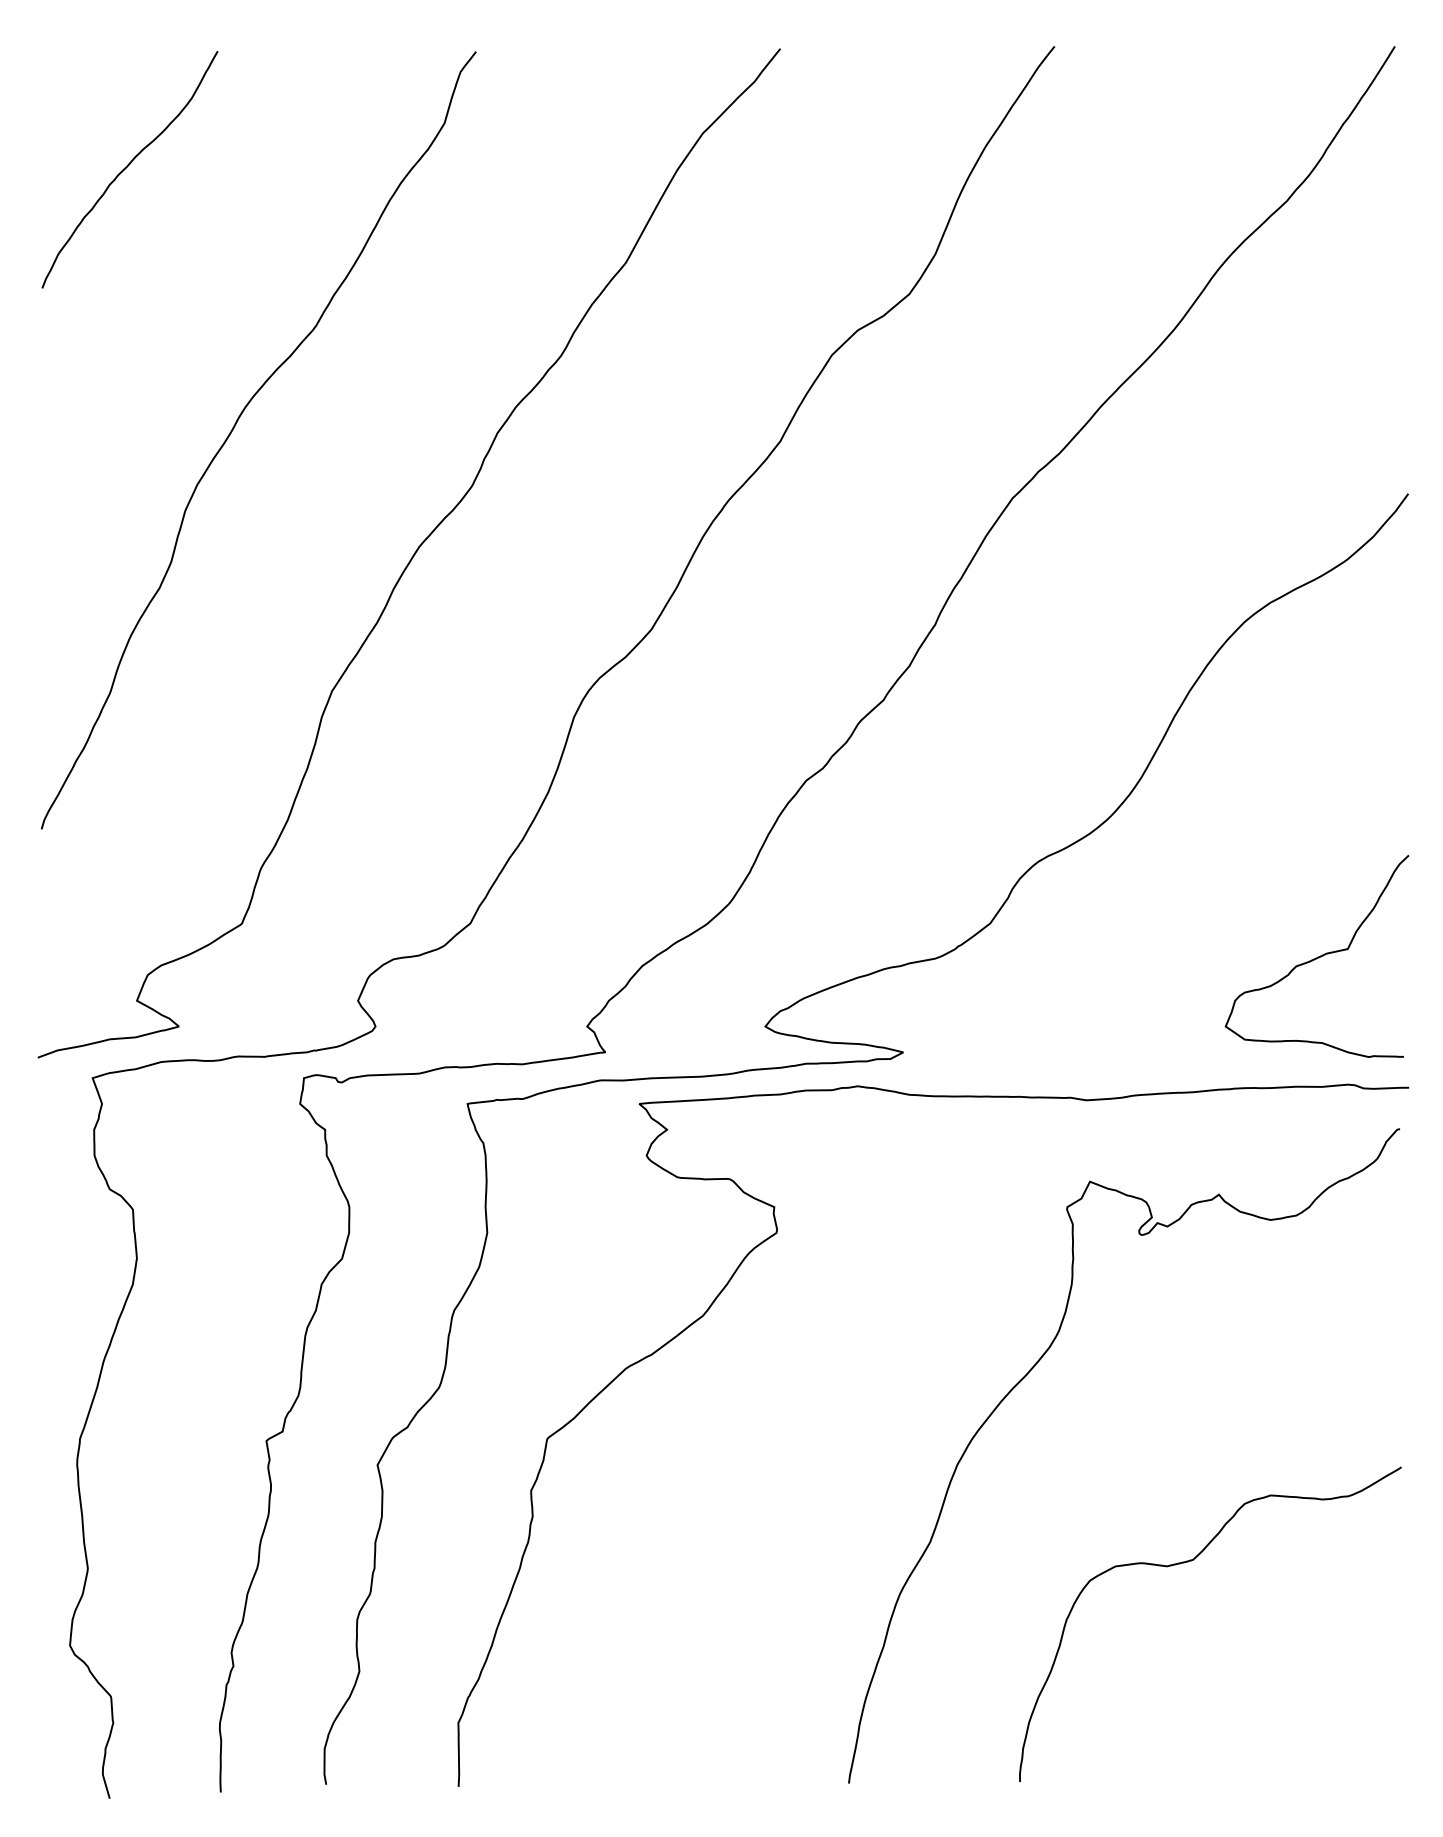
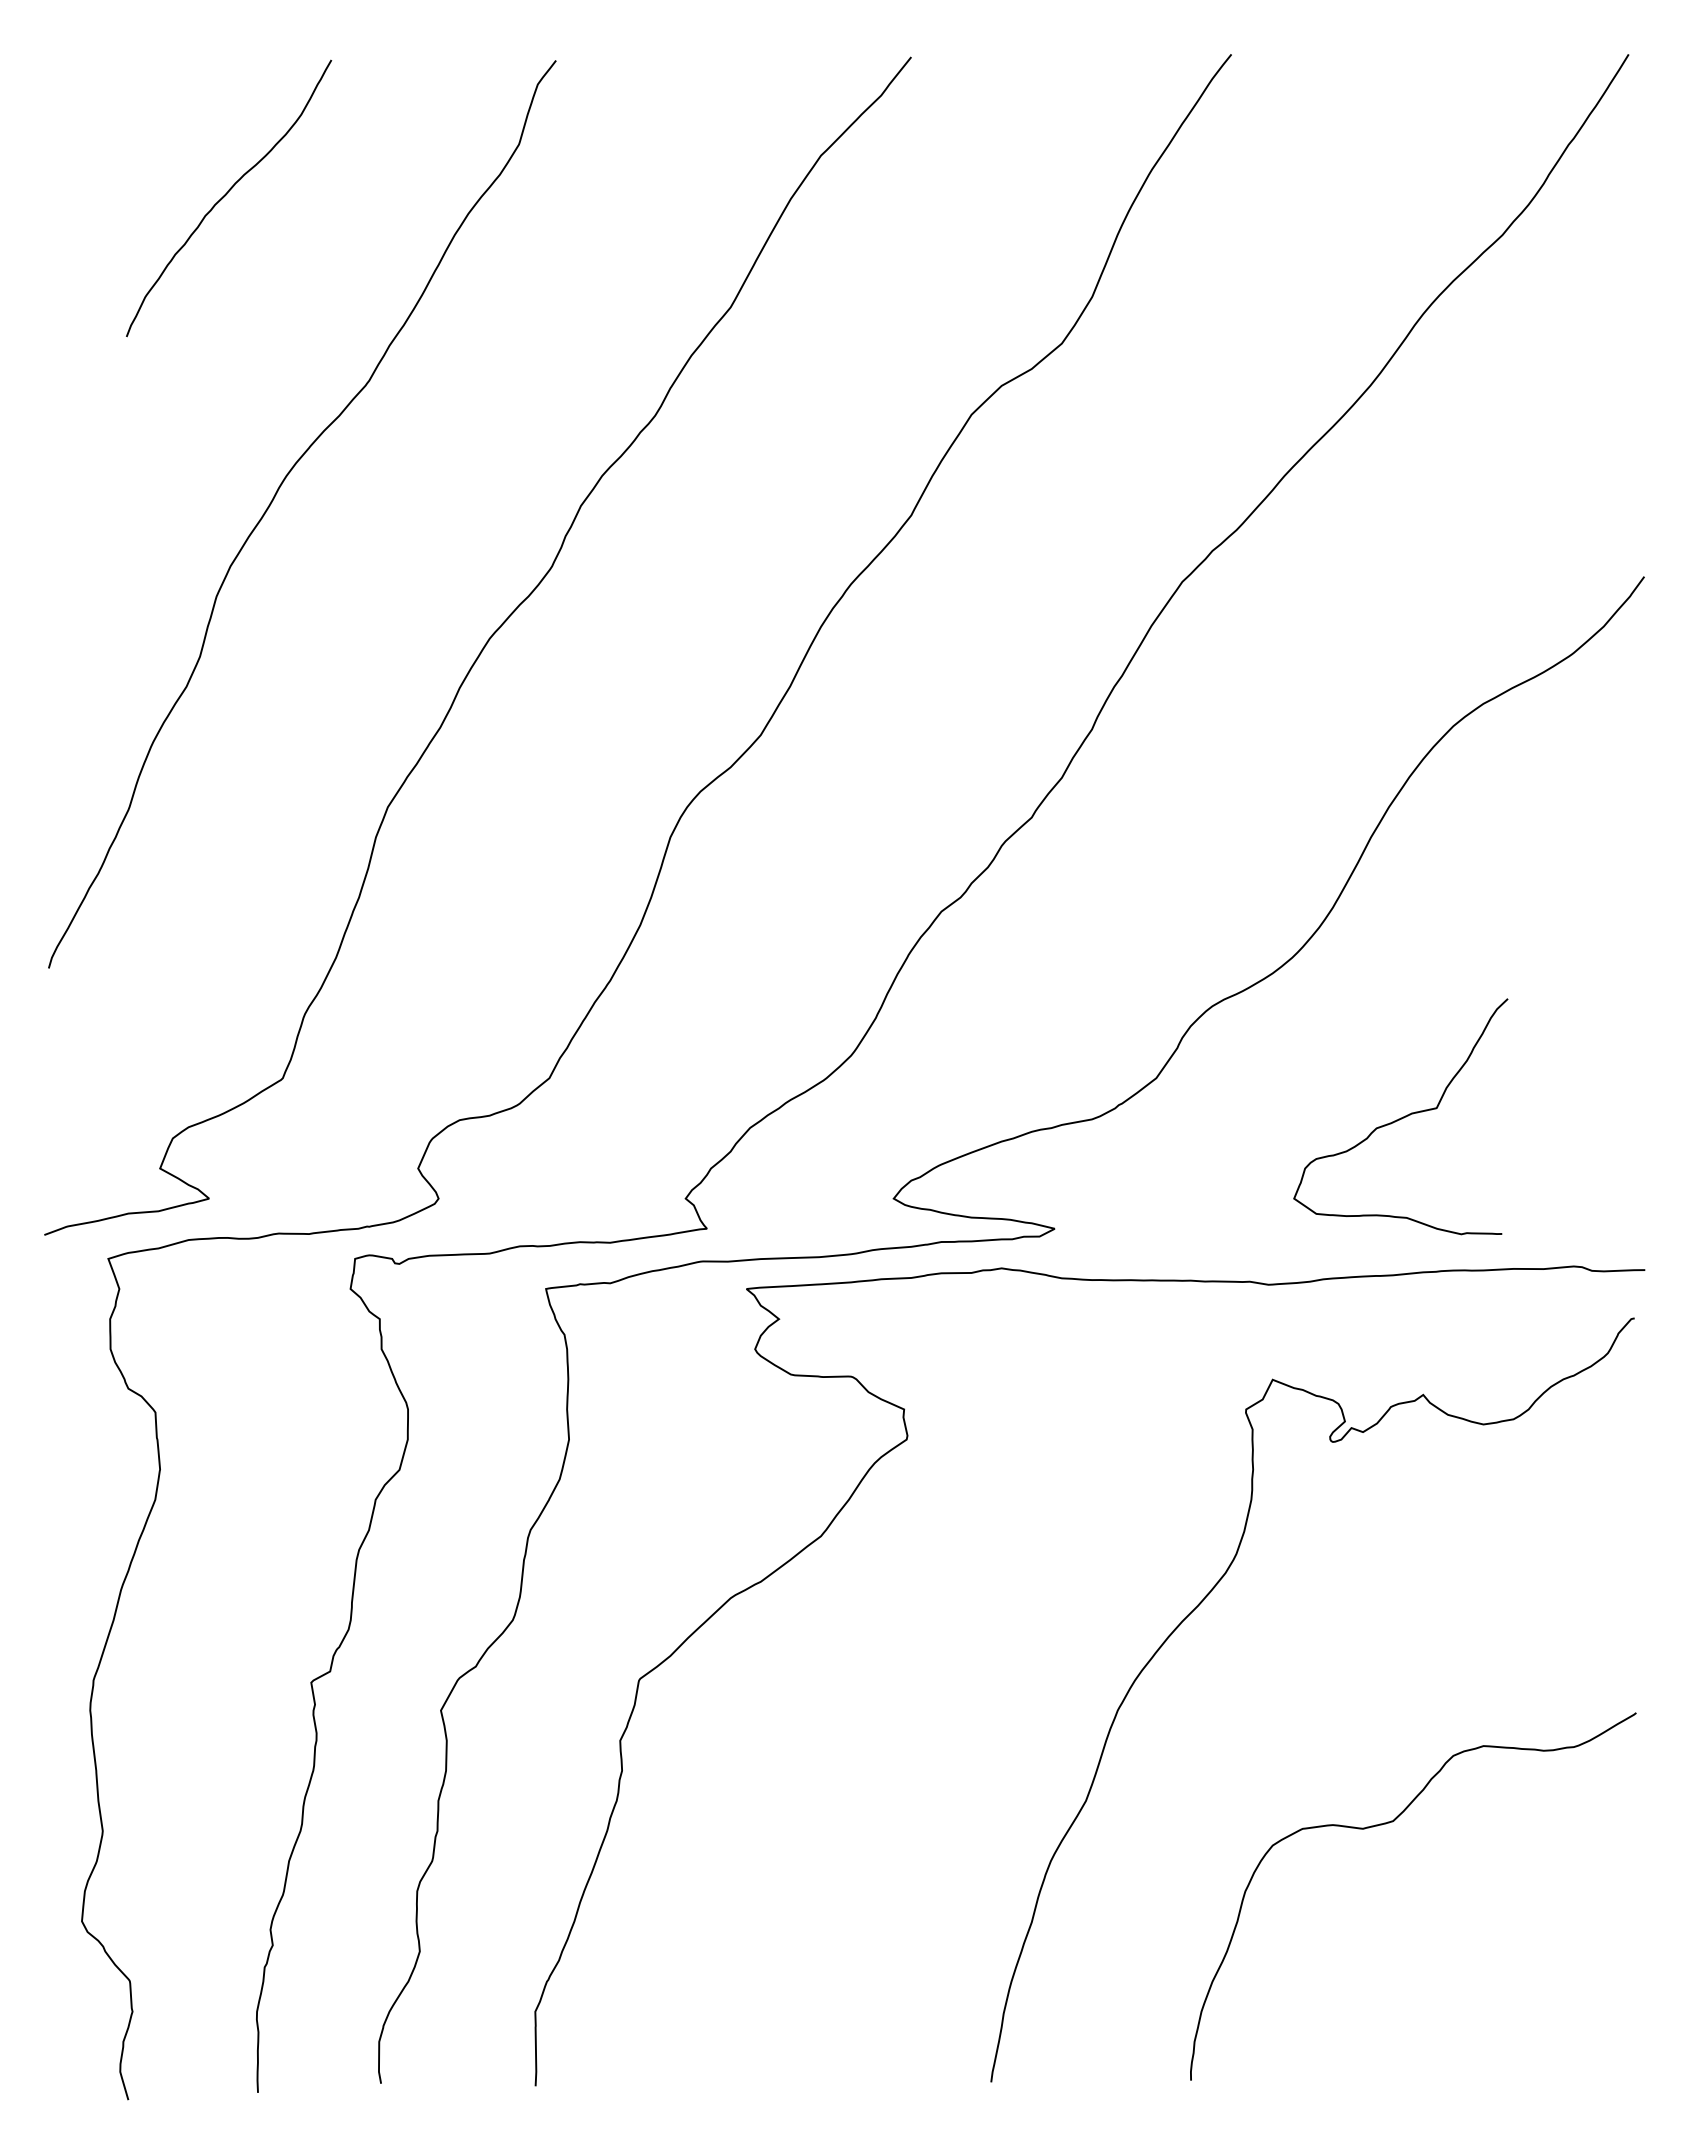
curve: (127, 167) -> (226, 195), moved
curve: (1316, 957) -> (1400, 1117), moved

